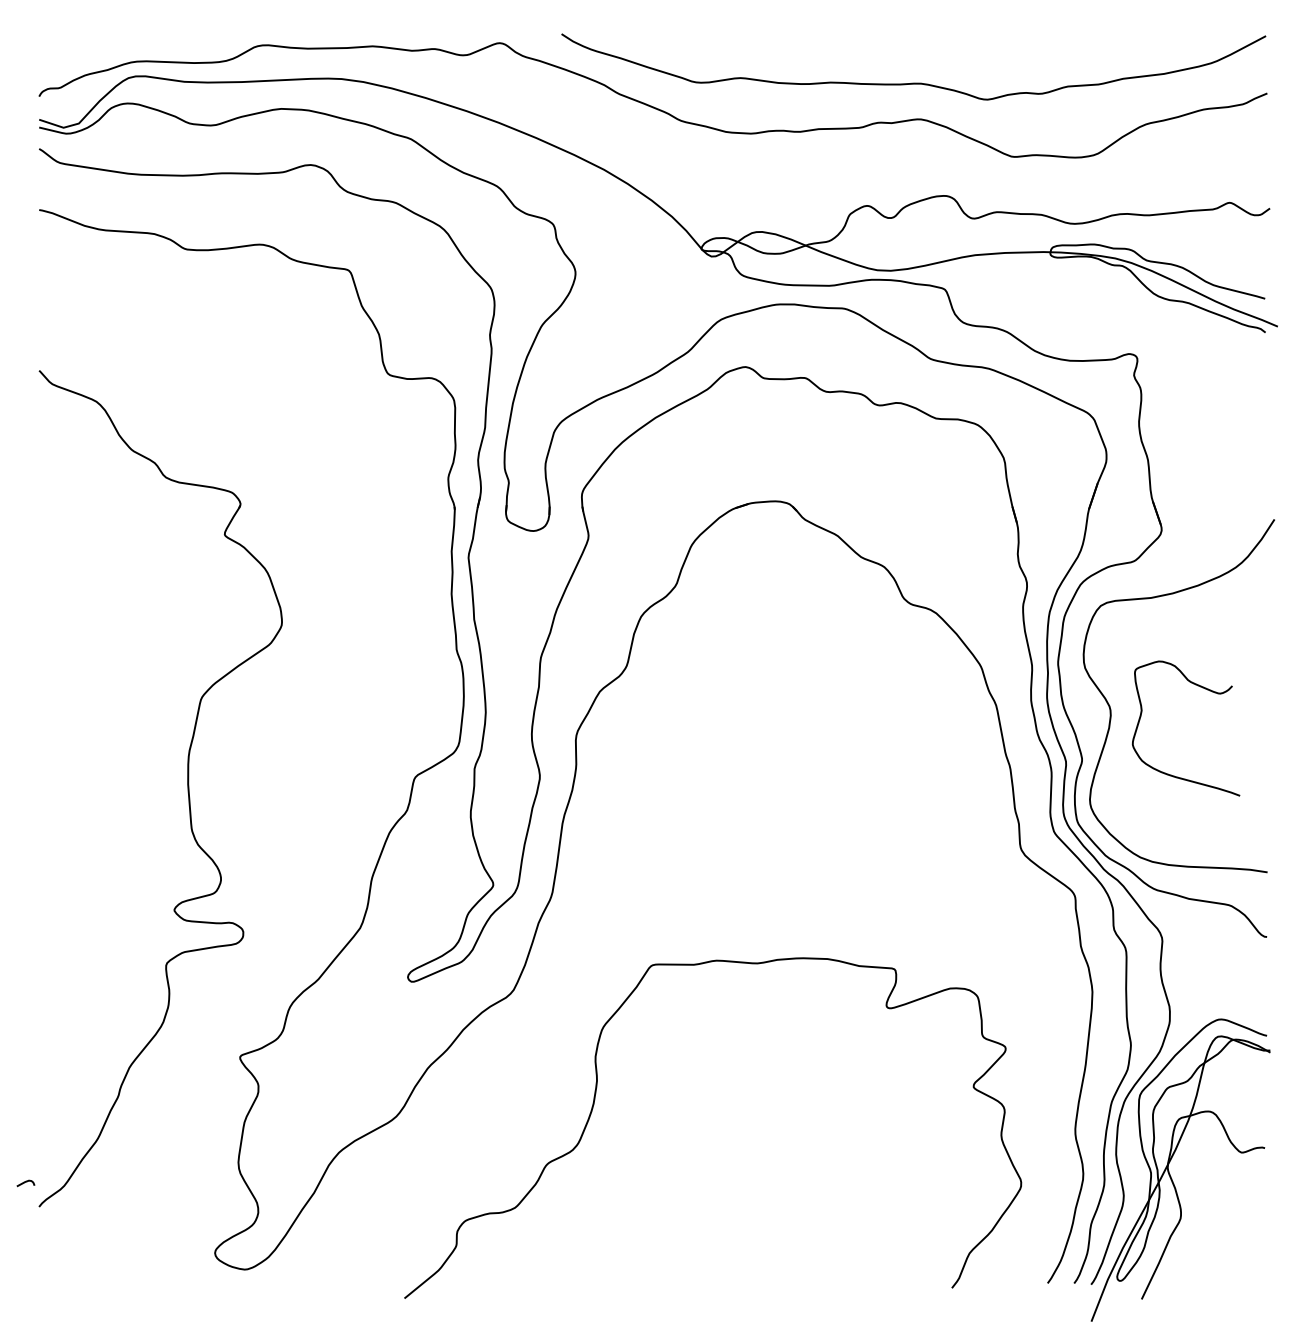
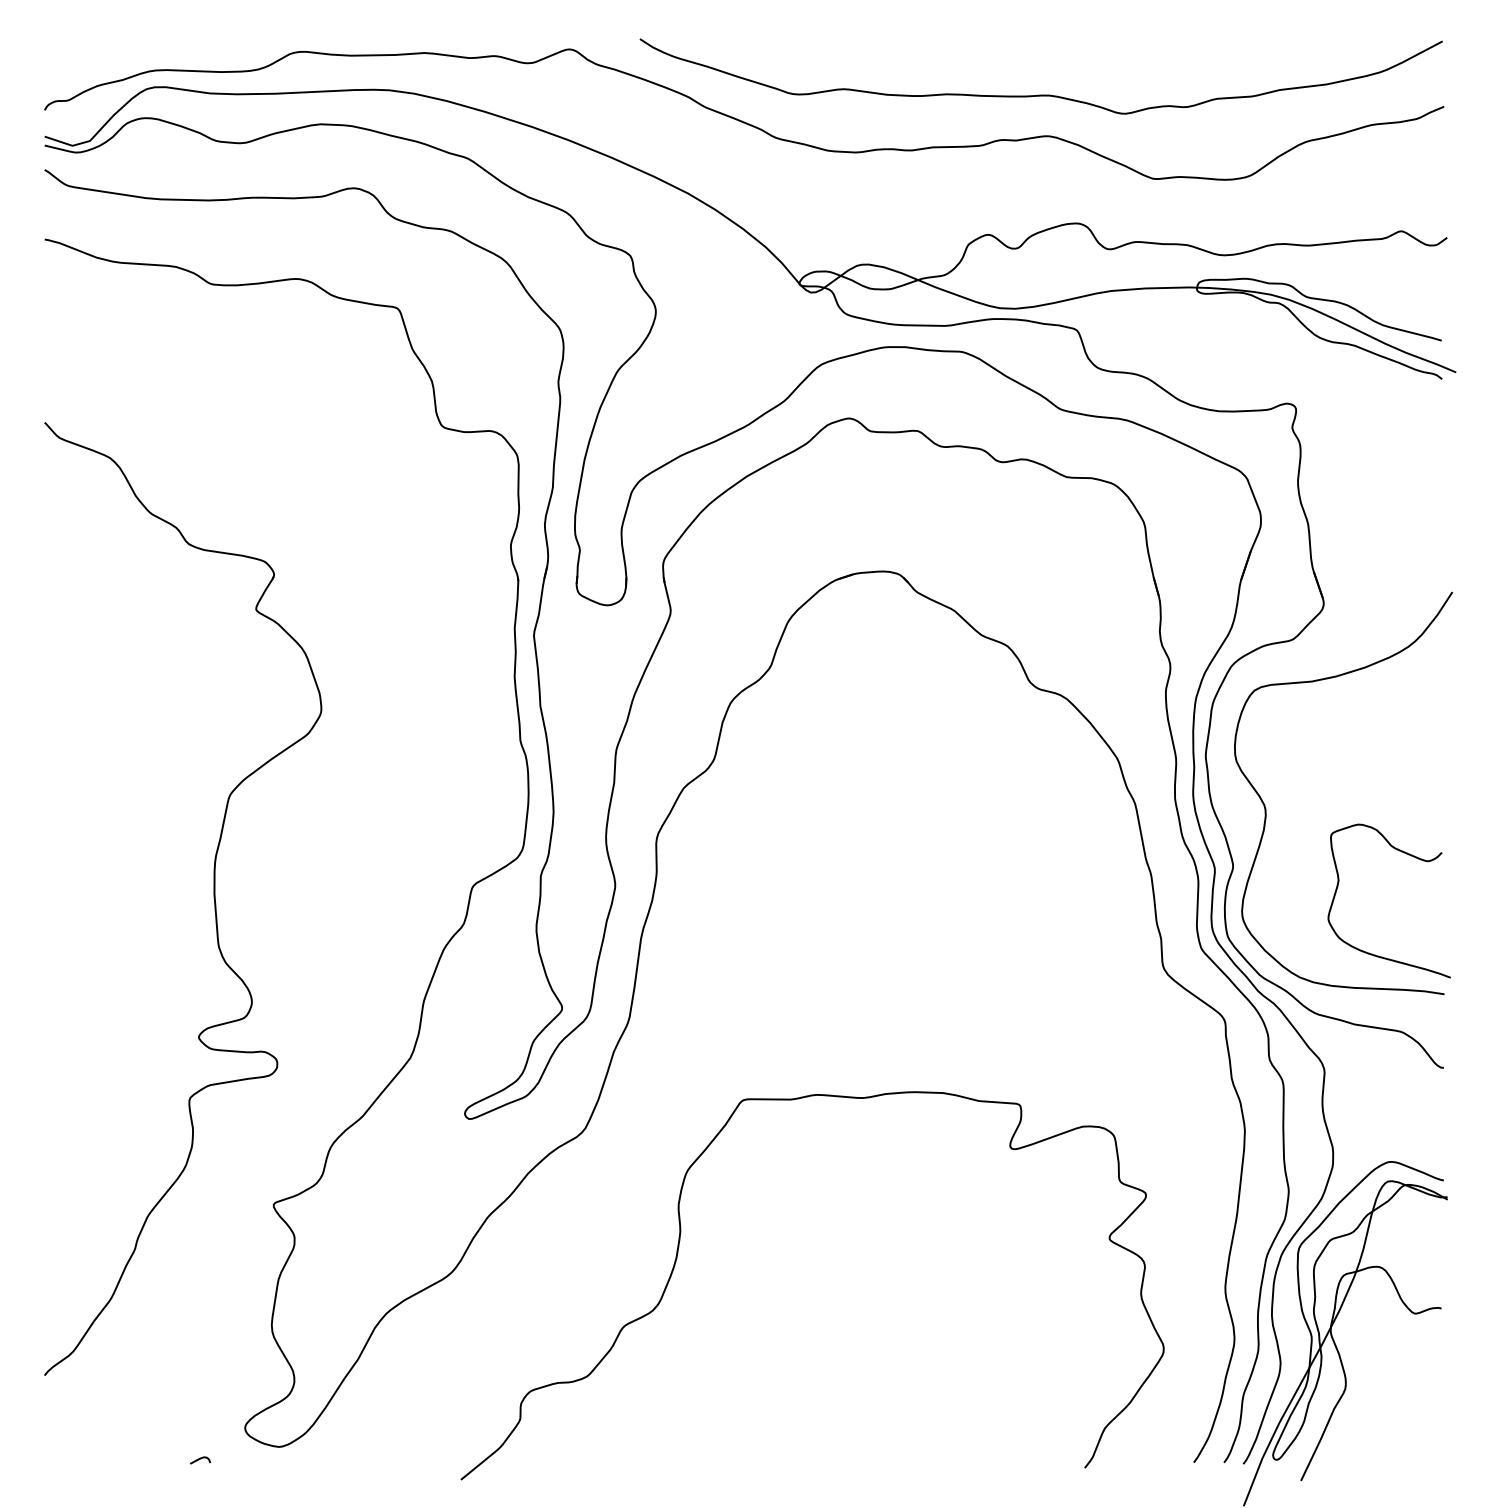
curve: (1202, 688) -> (1407, 855), moved
curve: (25, 1182) -> (200, 1459), moved

